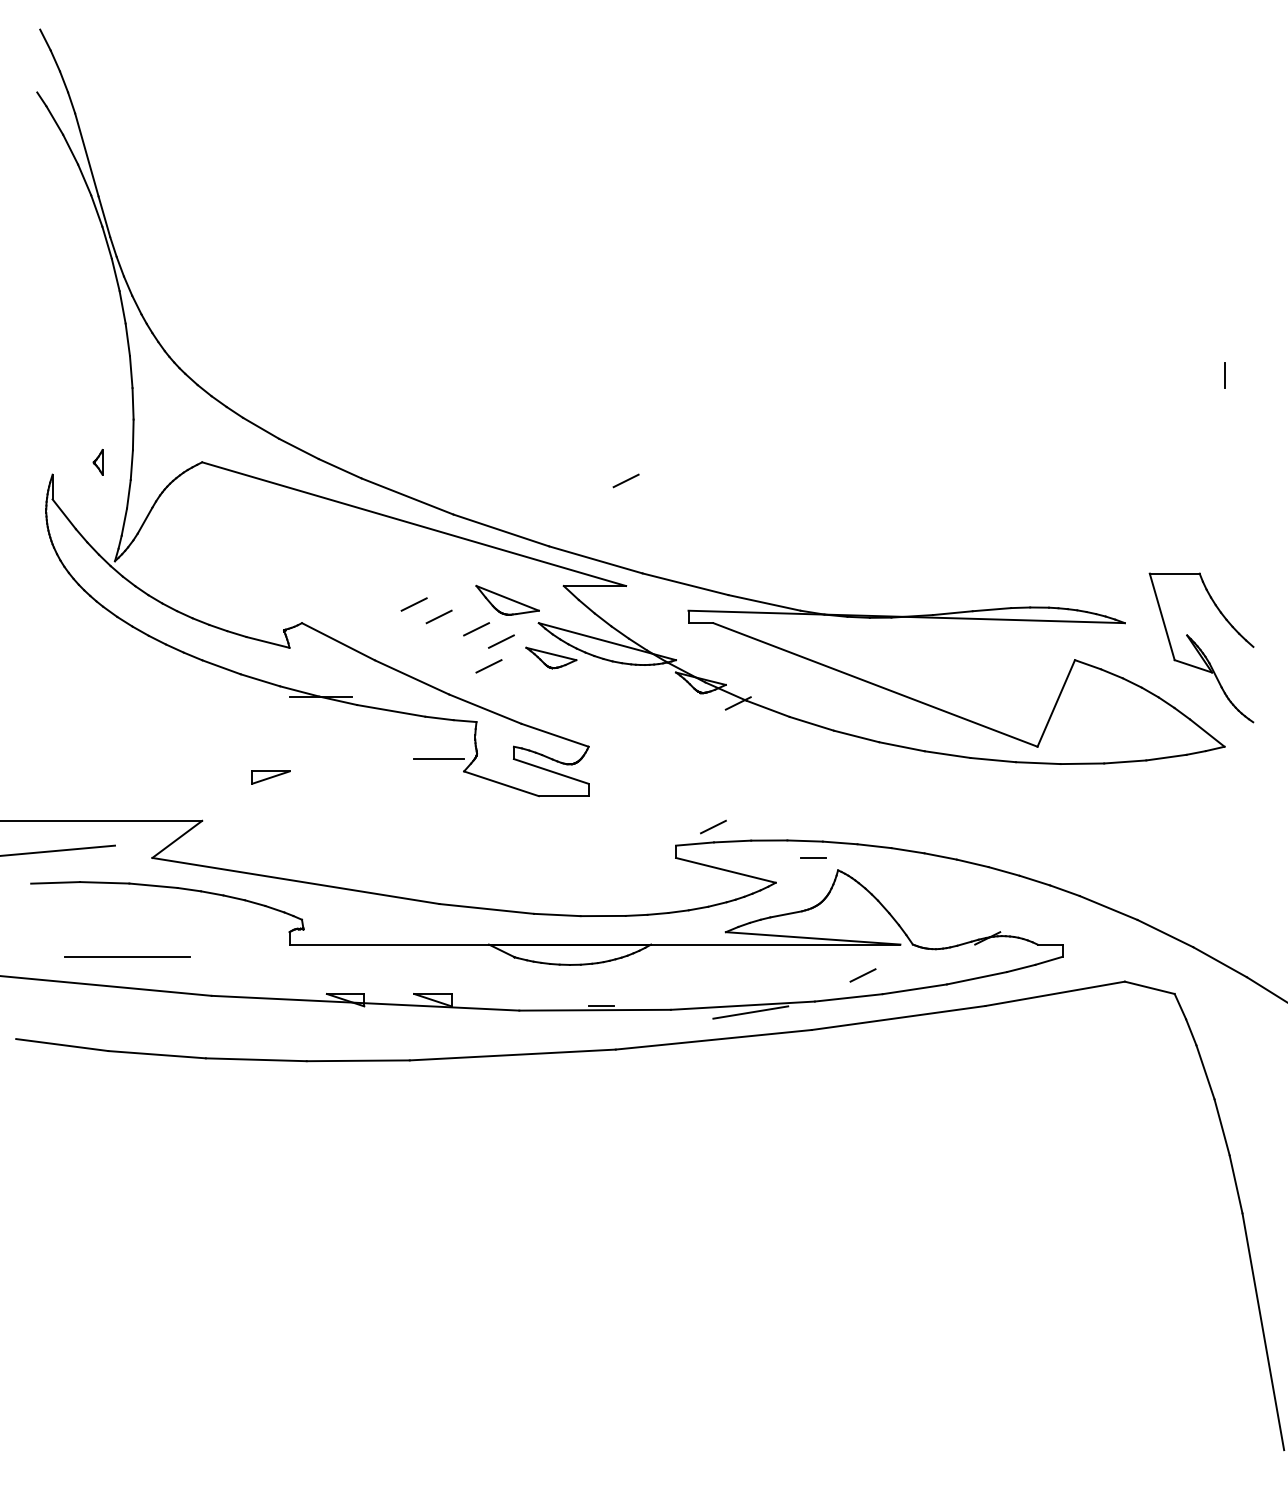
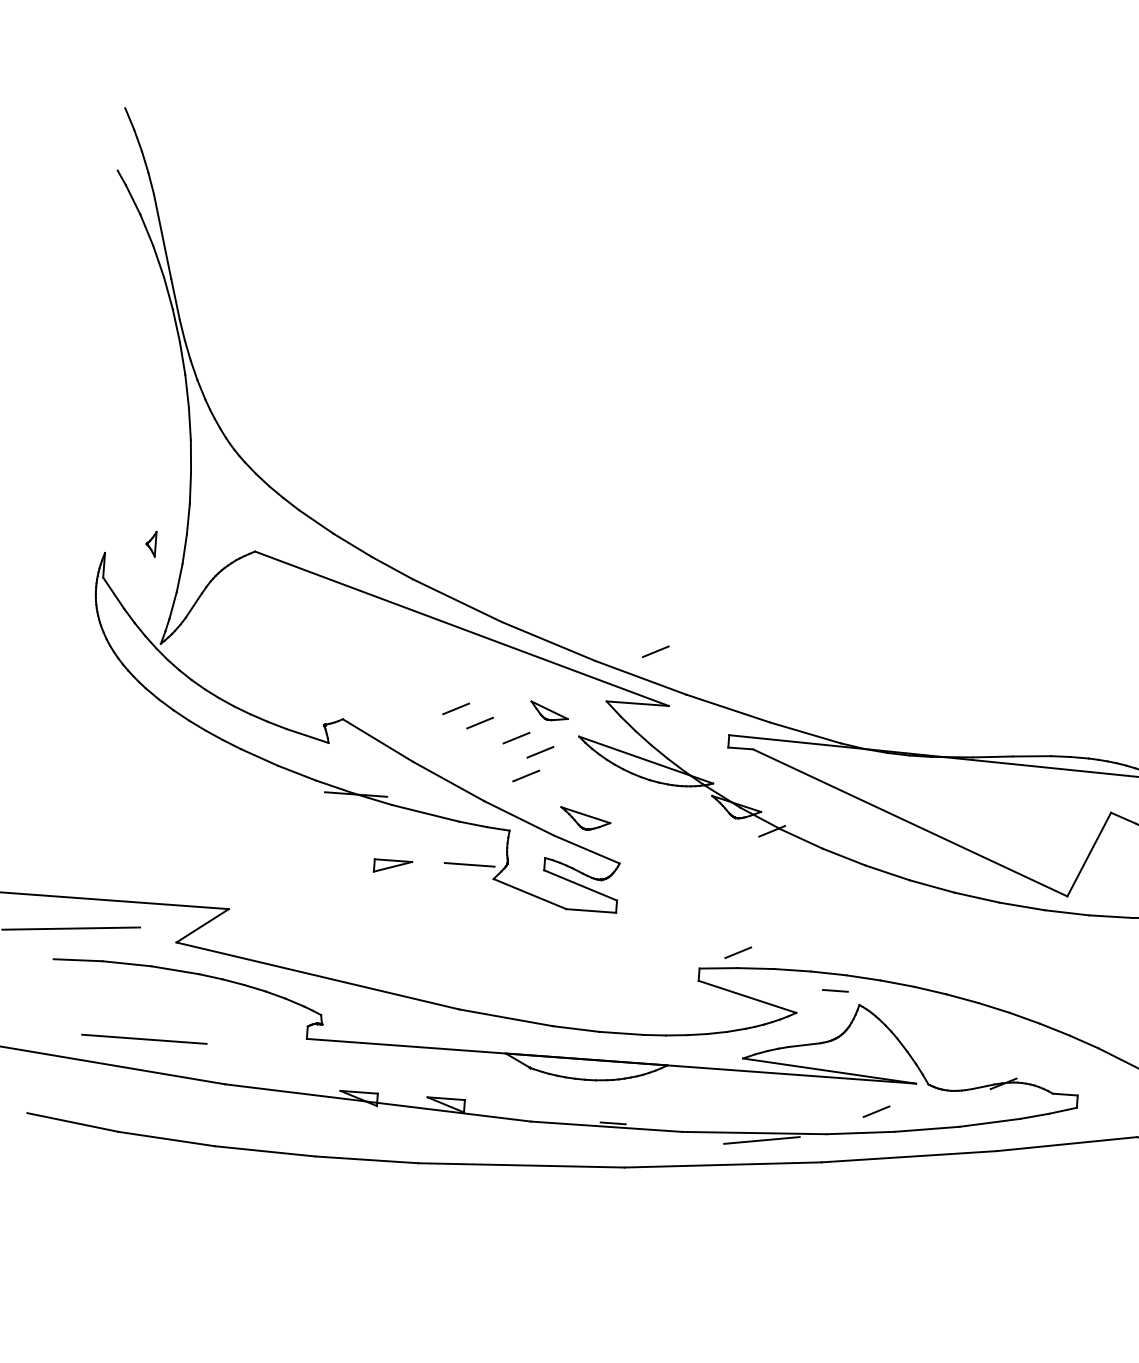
line: (625, 480) -> (655, 651), moved
part: (507, 599) -> (549, 710), size x0.6
part: (551, 657) -> (585, 818), moved
part: (270, 777) -> (392, 866), moved

